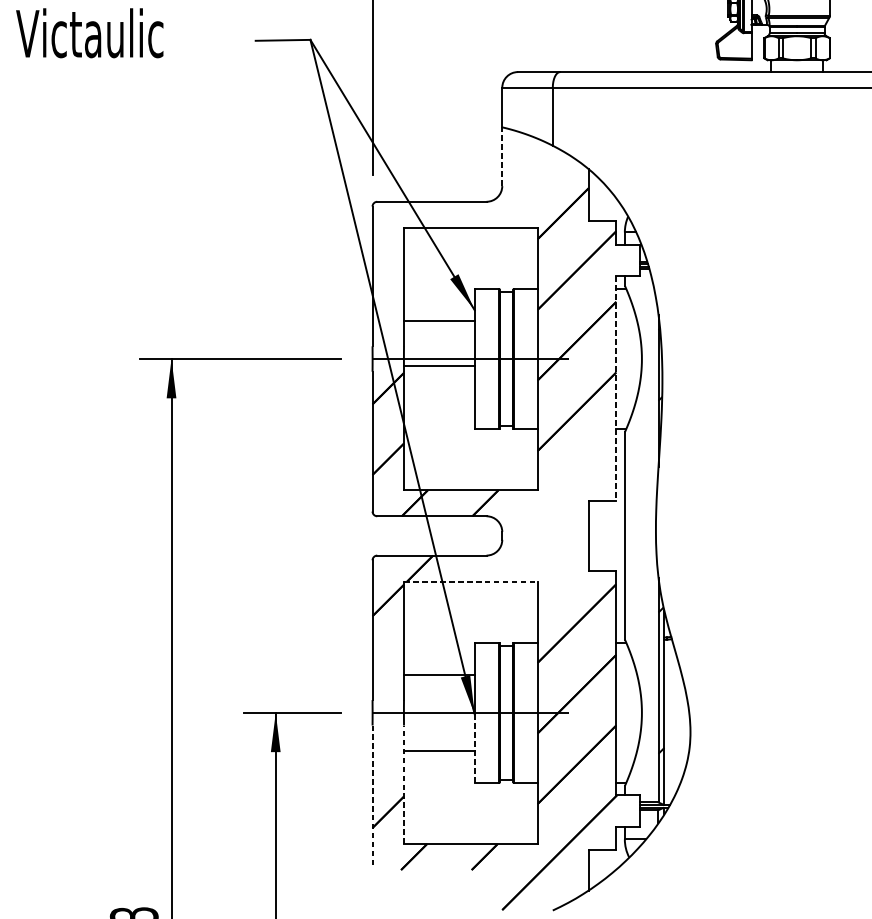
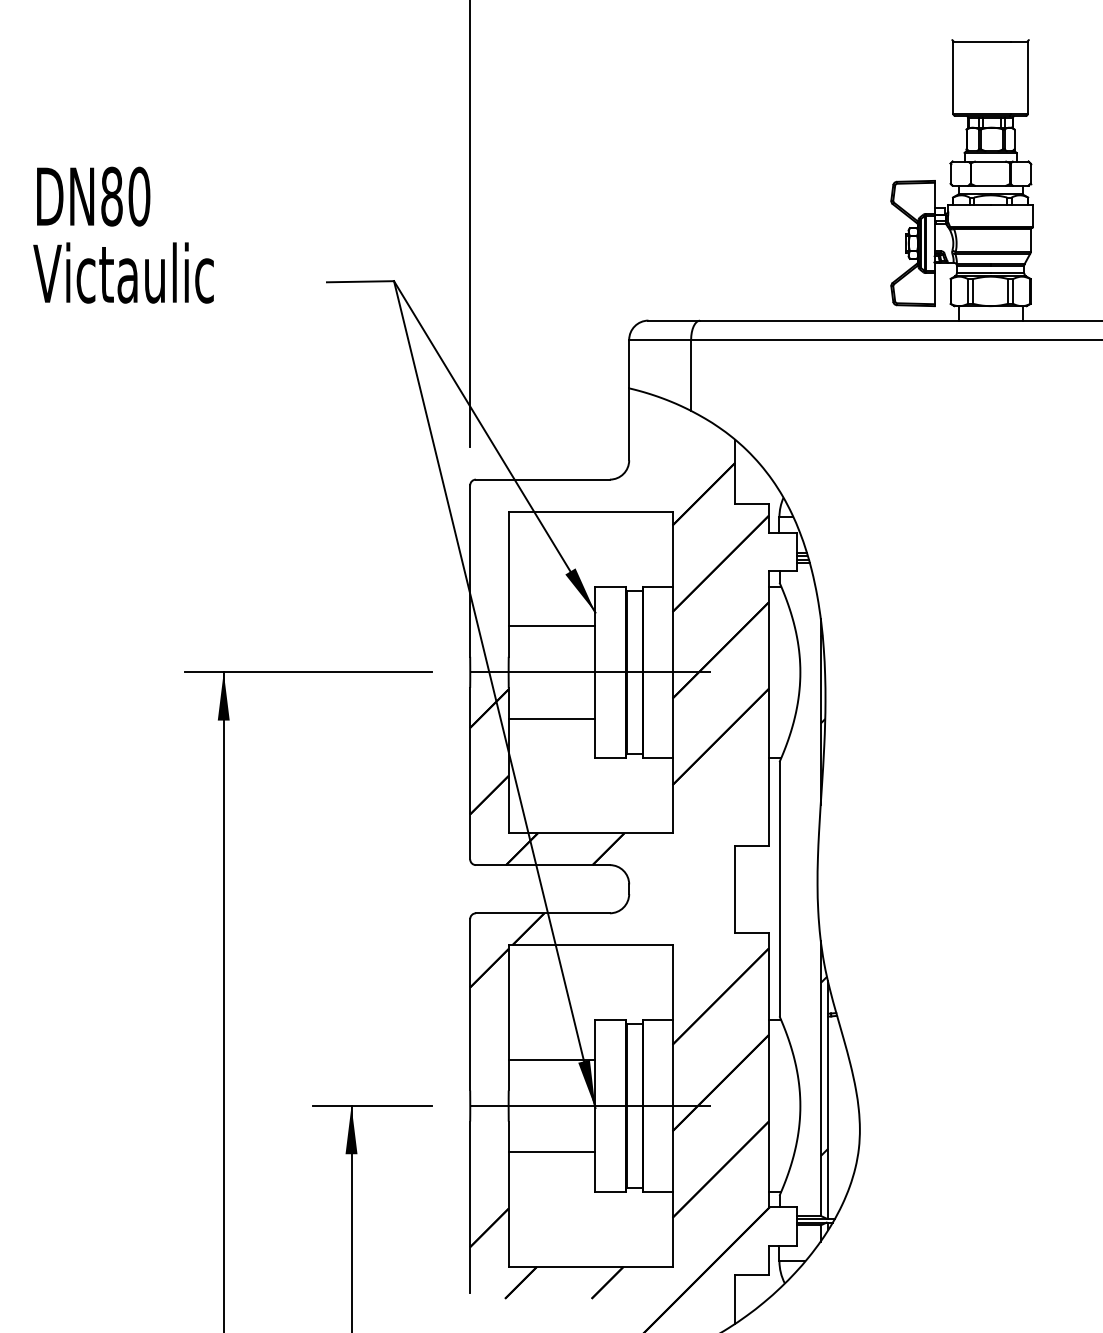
line: (502, 156) -> (629, 424), dashed -> solid
line: (438, 365) -> (551, 718), moved
line: (615, 389) -> (768, 709), dashed -> solid
line: (470, 581) -> (590, 945), dashed -> solid
line: (474, 747) -> (595, 1148), dashed -> solid
line: (403, 784) -> (508, 1194), dashed -> solid
line: (372, 795) -> (470, 1207), dashed -> solid

